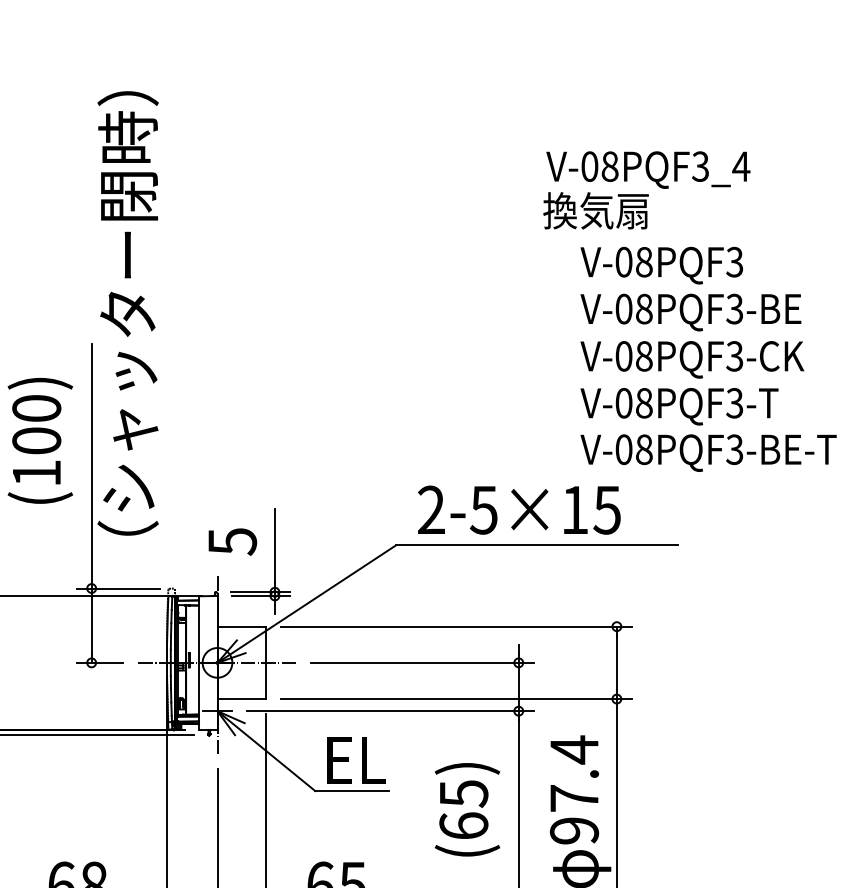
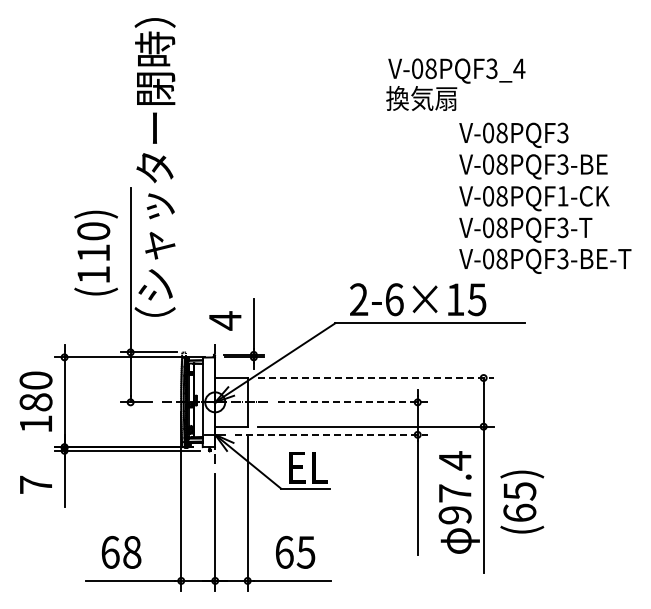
text: (646, 190) -> (455, 84), moved
text: (734, 356) -> (562, 196), V-08PQF3-CK -> V-08PQF1-CK
text: (36, 439) -> (93, 252), (100) -> (110)
text: (484, 509) -> (394, 299), 2-5×15 -> 2-6×15
text: (232, 541) -> (225, 320), 5 -> 4
line: (455, 627) -> (375, 378), solid -> dashed
line: (421, 663) -> (352, 402), solid -> dashed
line: (390, 710) -> (331, 434), solid -> dashed
text: (467, 808) -> (522, 501), moved

